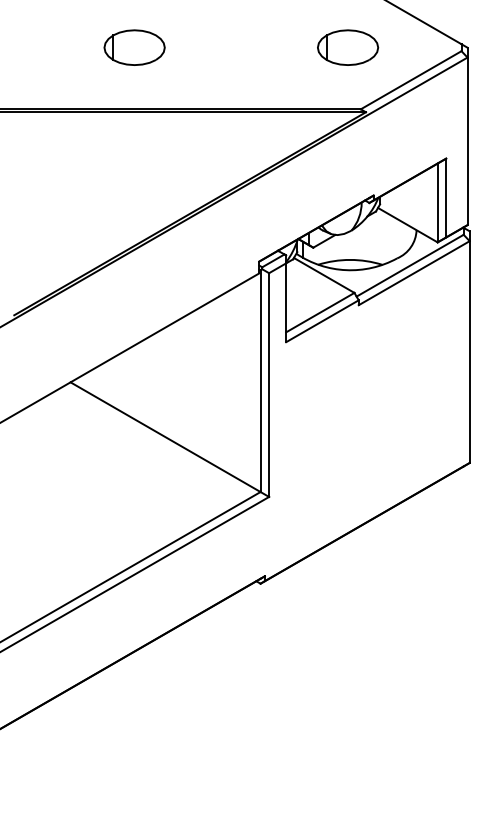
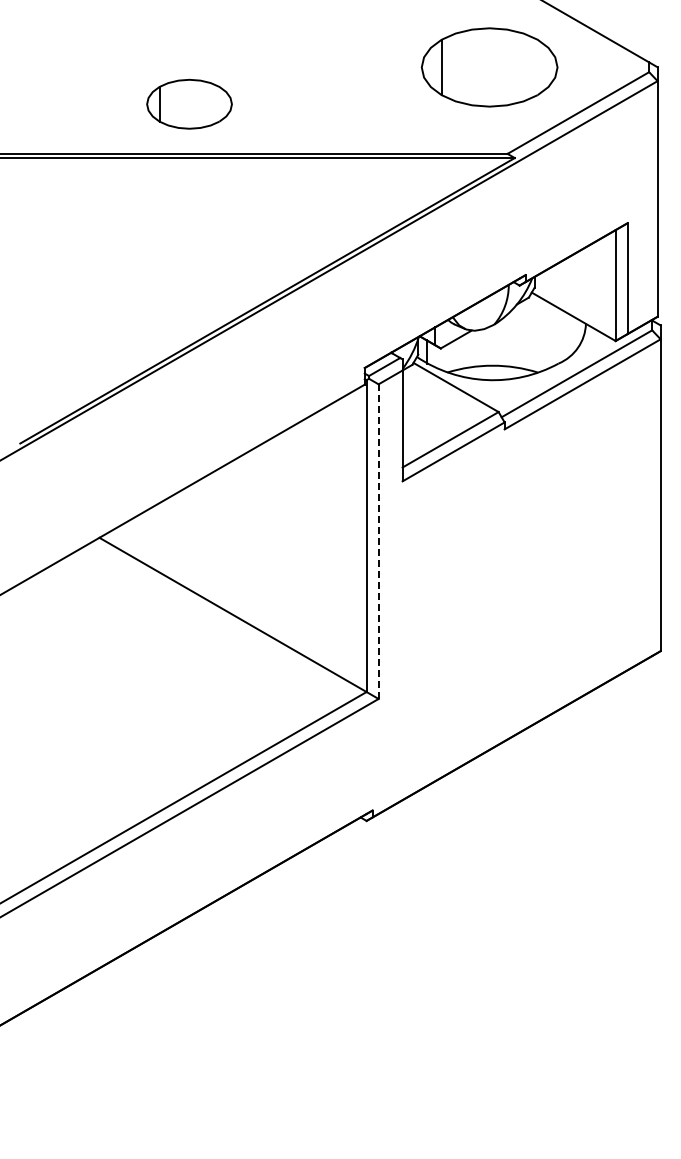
part: (134, 47) -> (189, 103), moved
part: (347, 47) -> (489, 66), size x1.6
line: (269, 385) -> (378, 542), solid -> dashed

